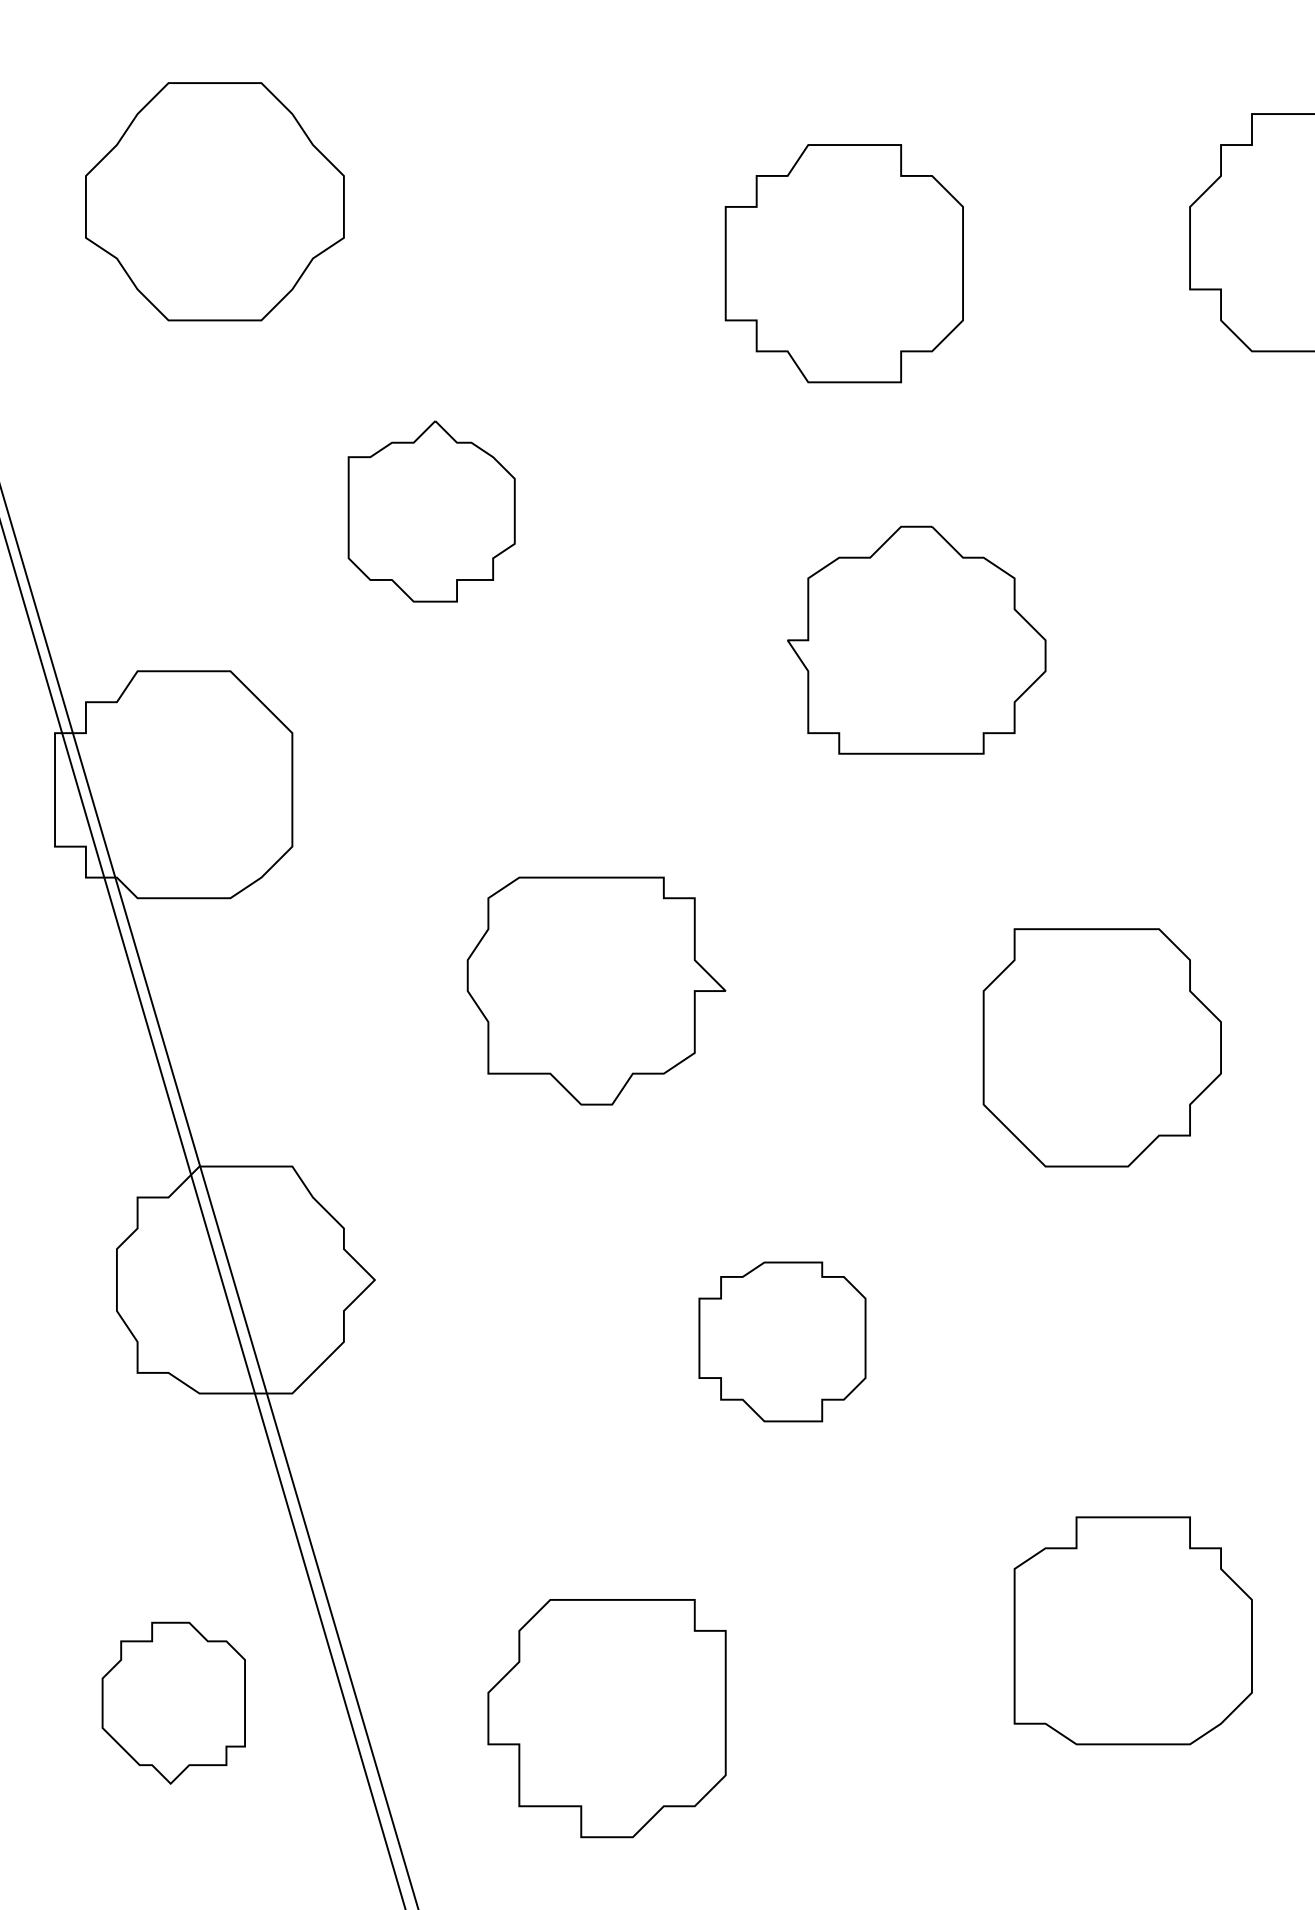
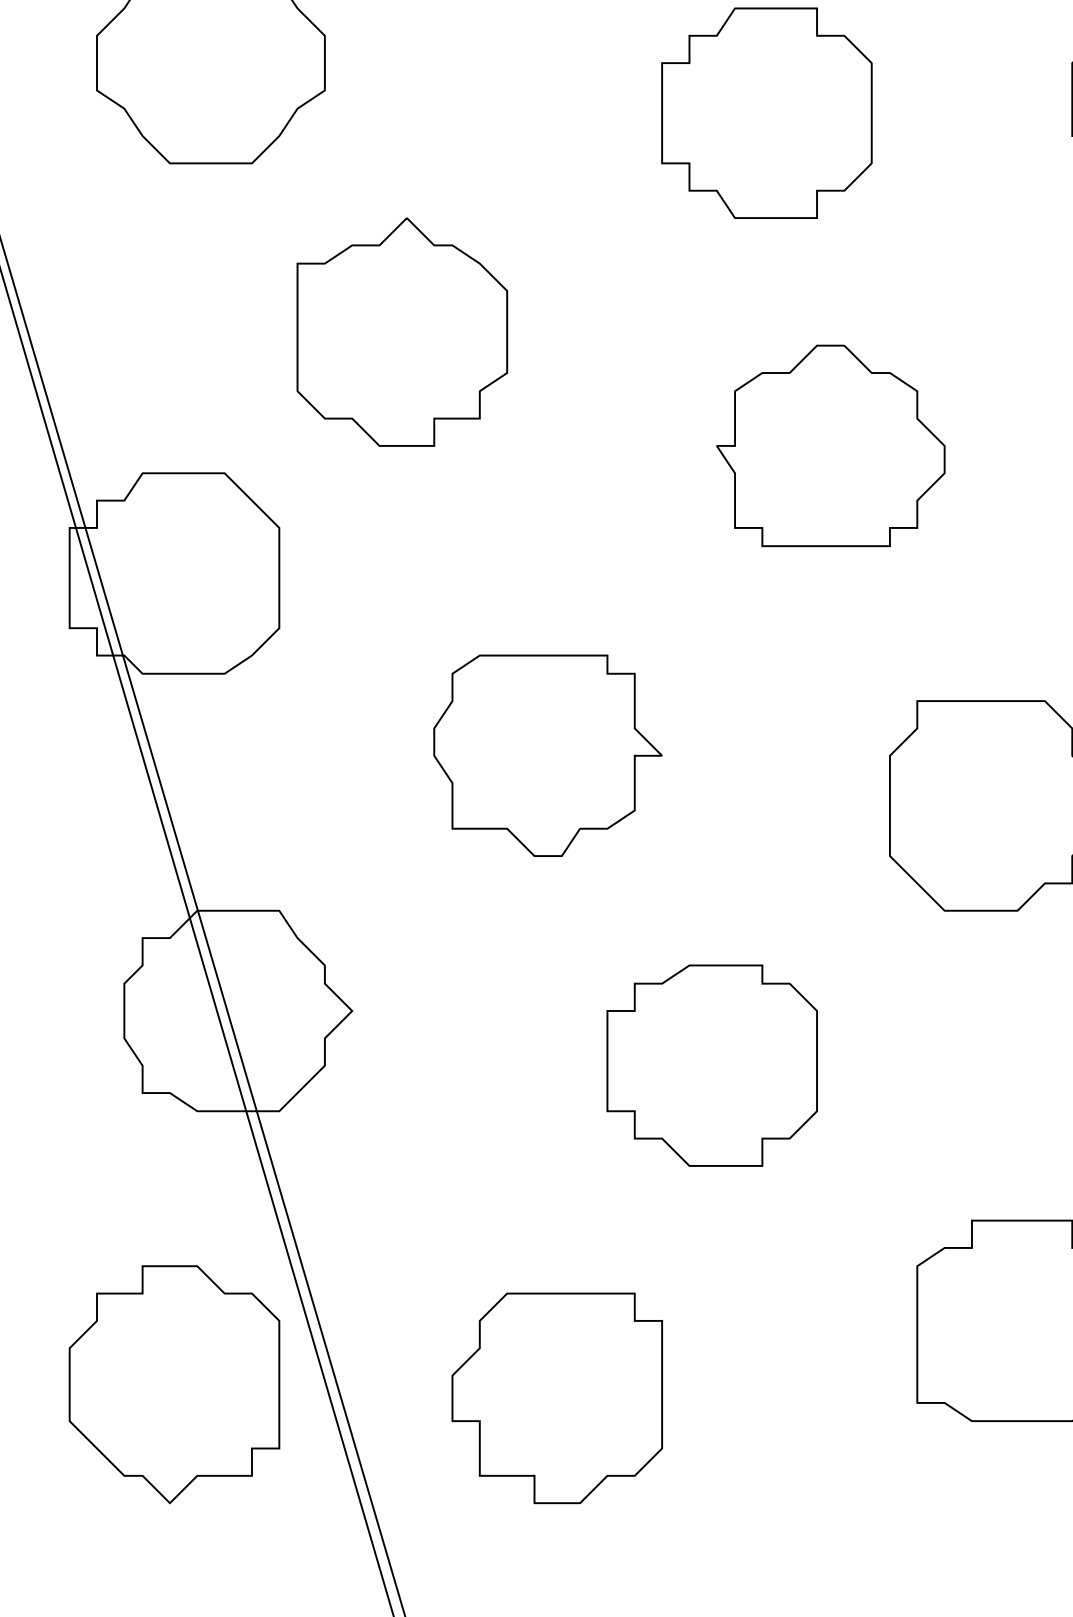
part: (431, 511) -> (402, 332), size x1.43
part: (782, 1341) -> (712, 1065), size x1.43
part: (173, 1703) -> (174, 1385), size x1.67

